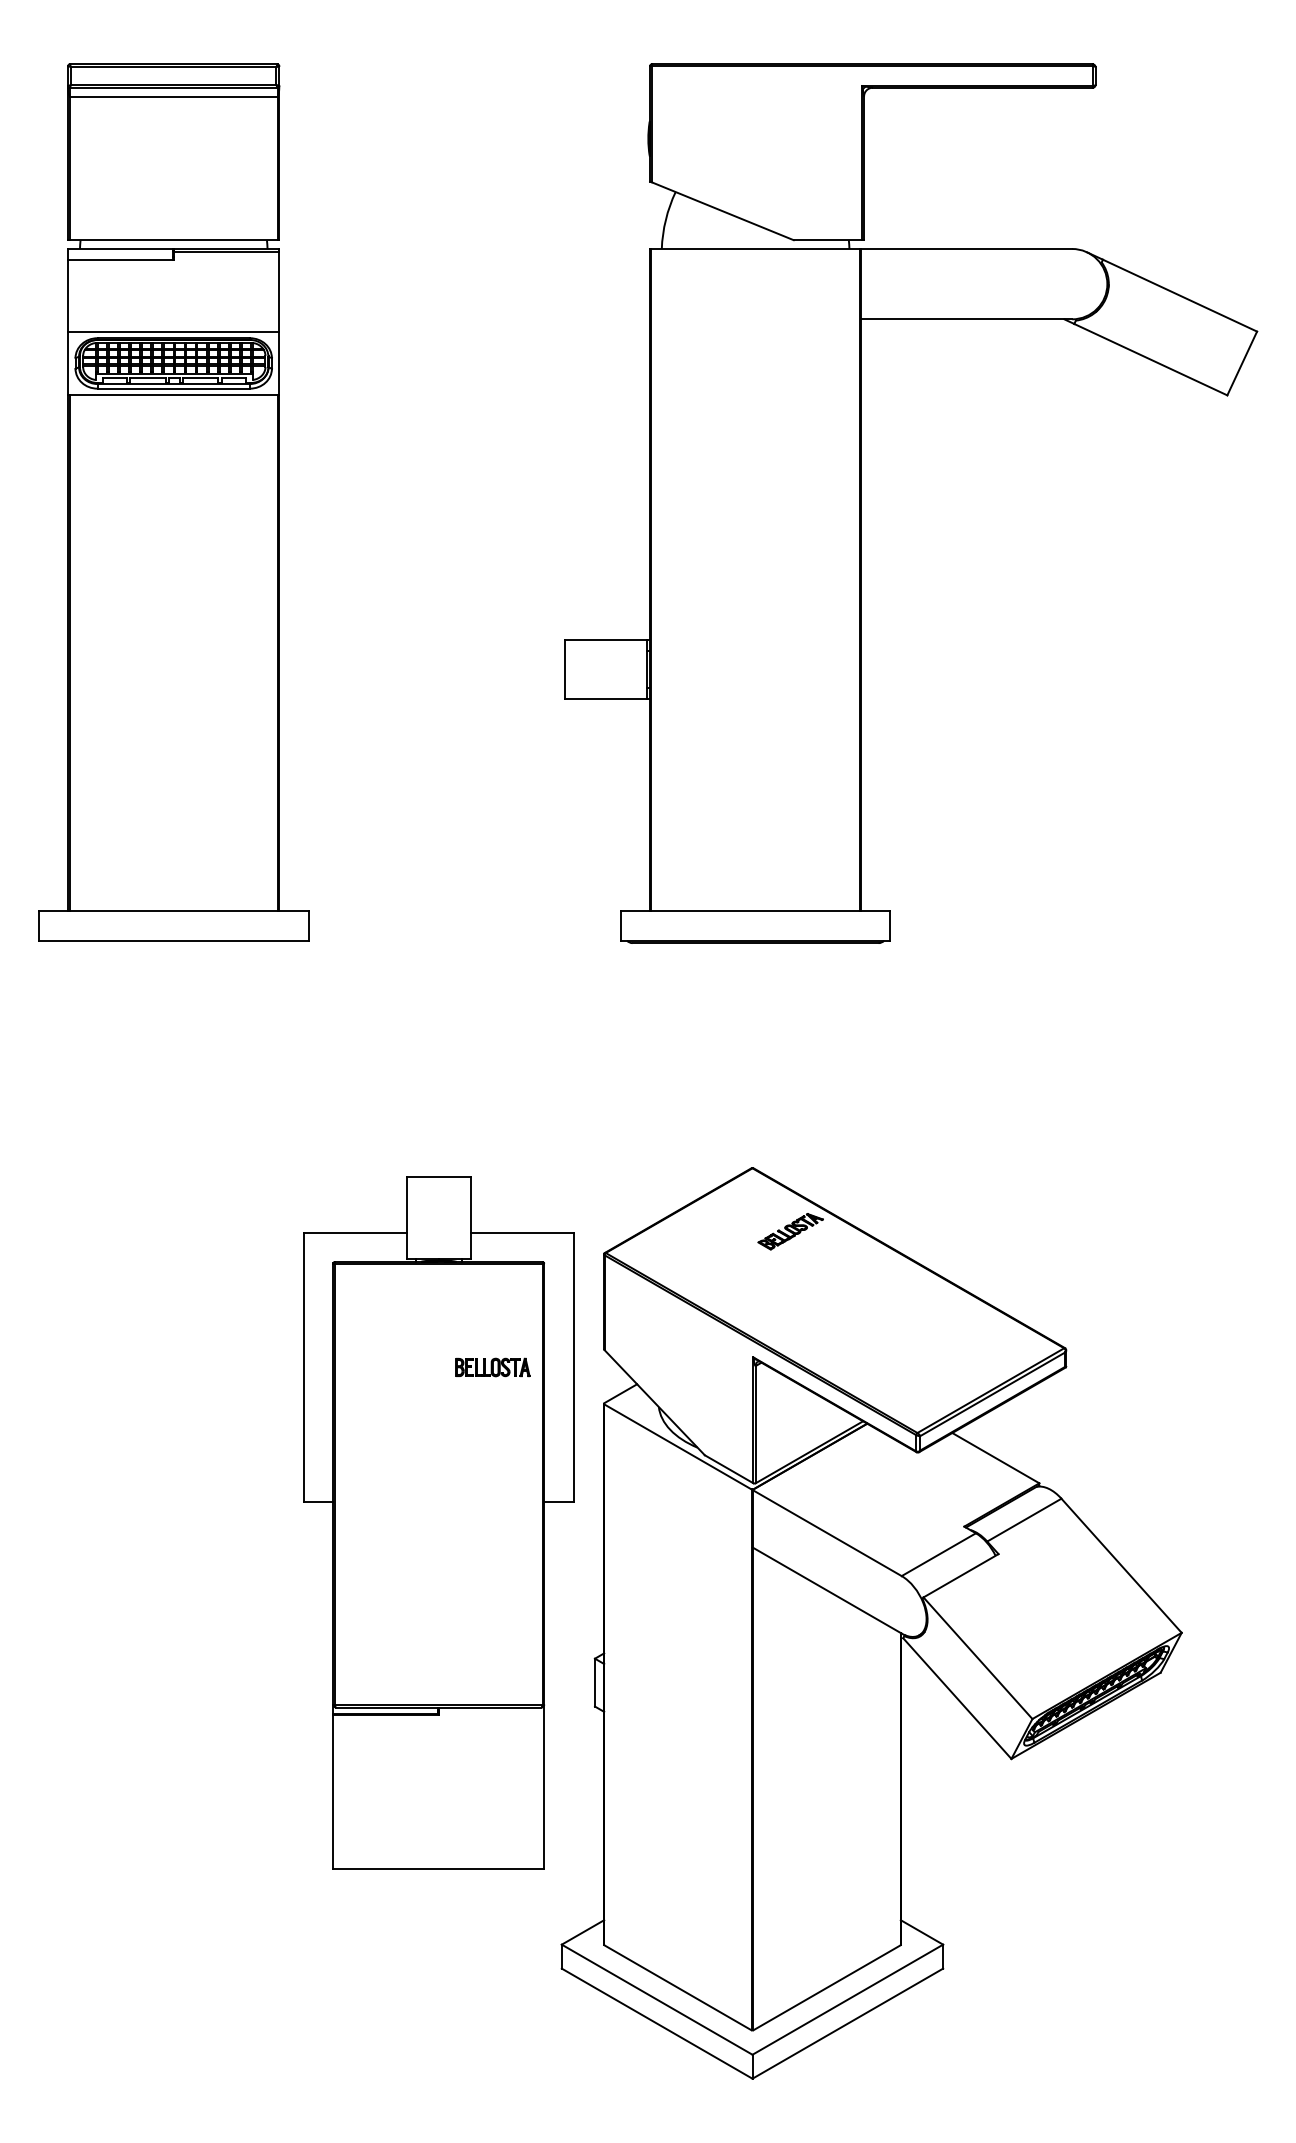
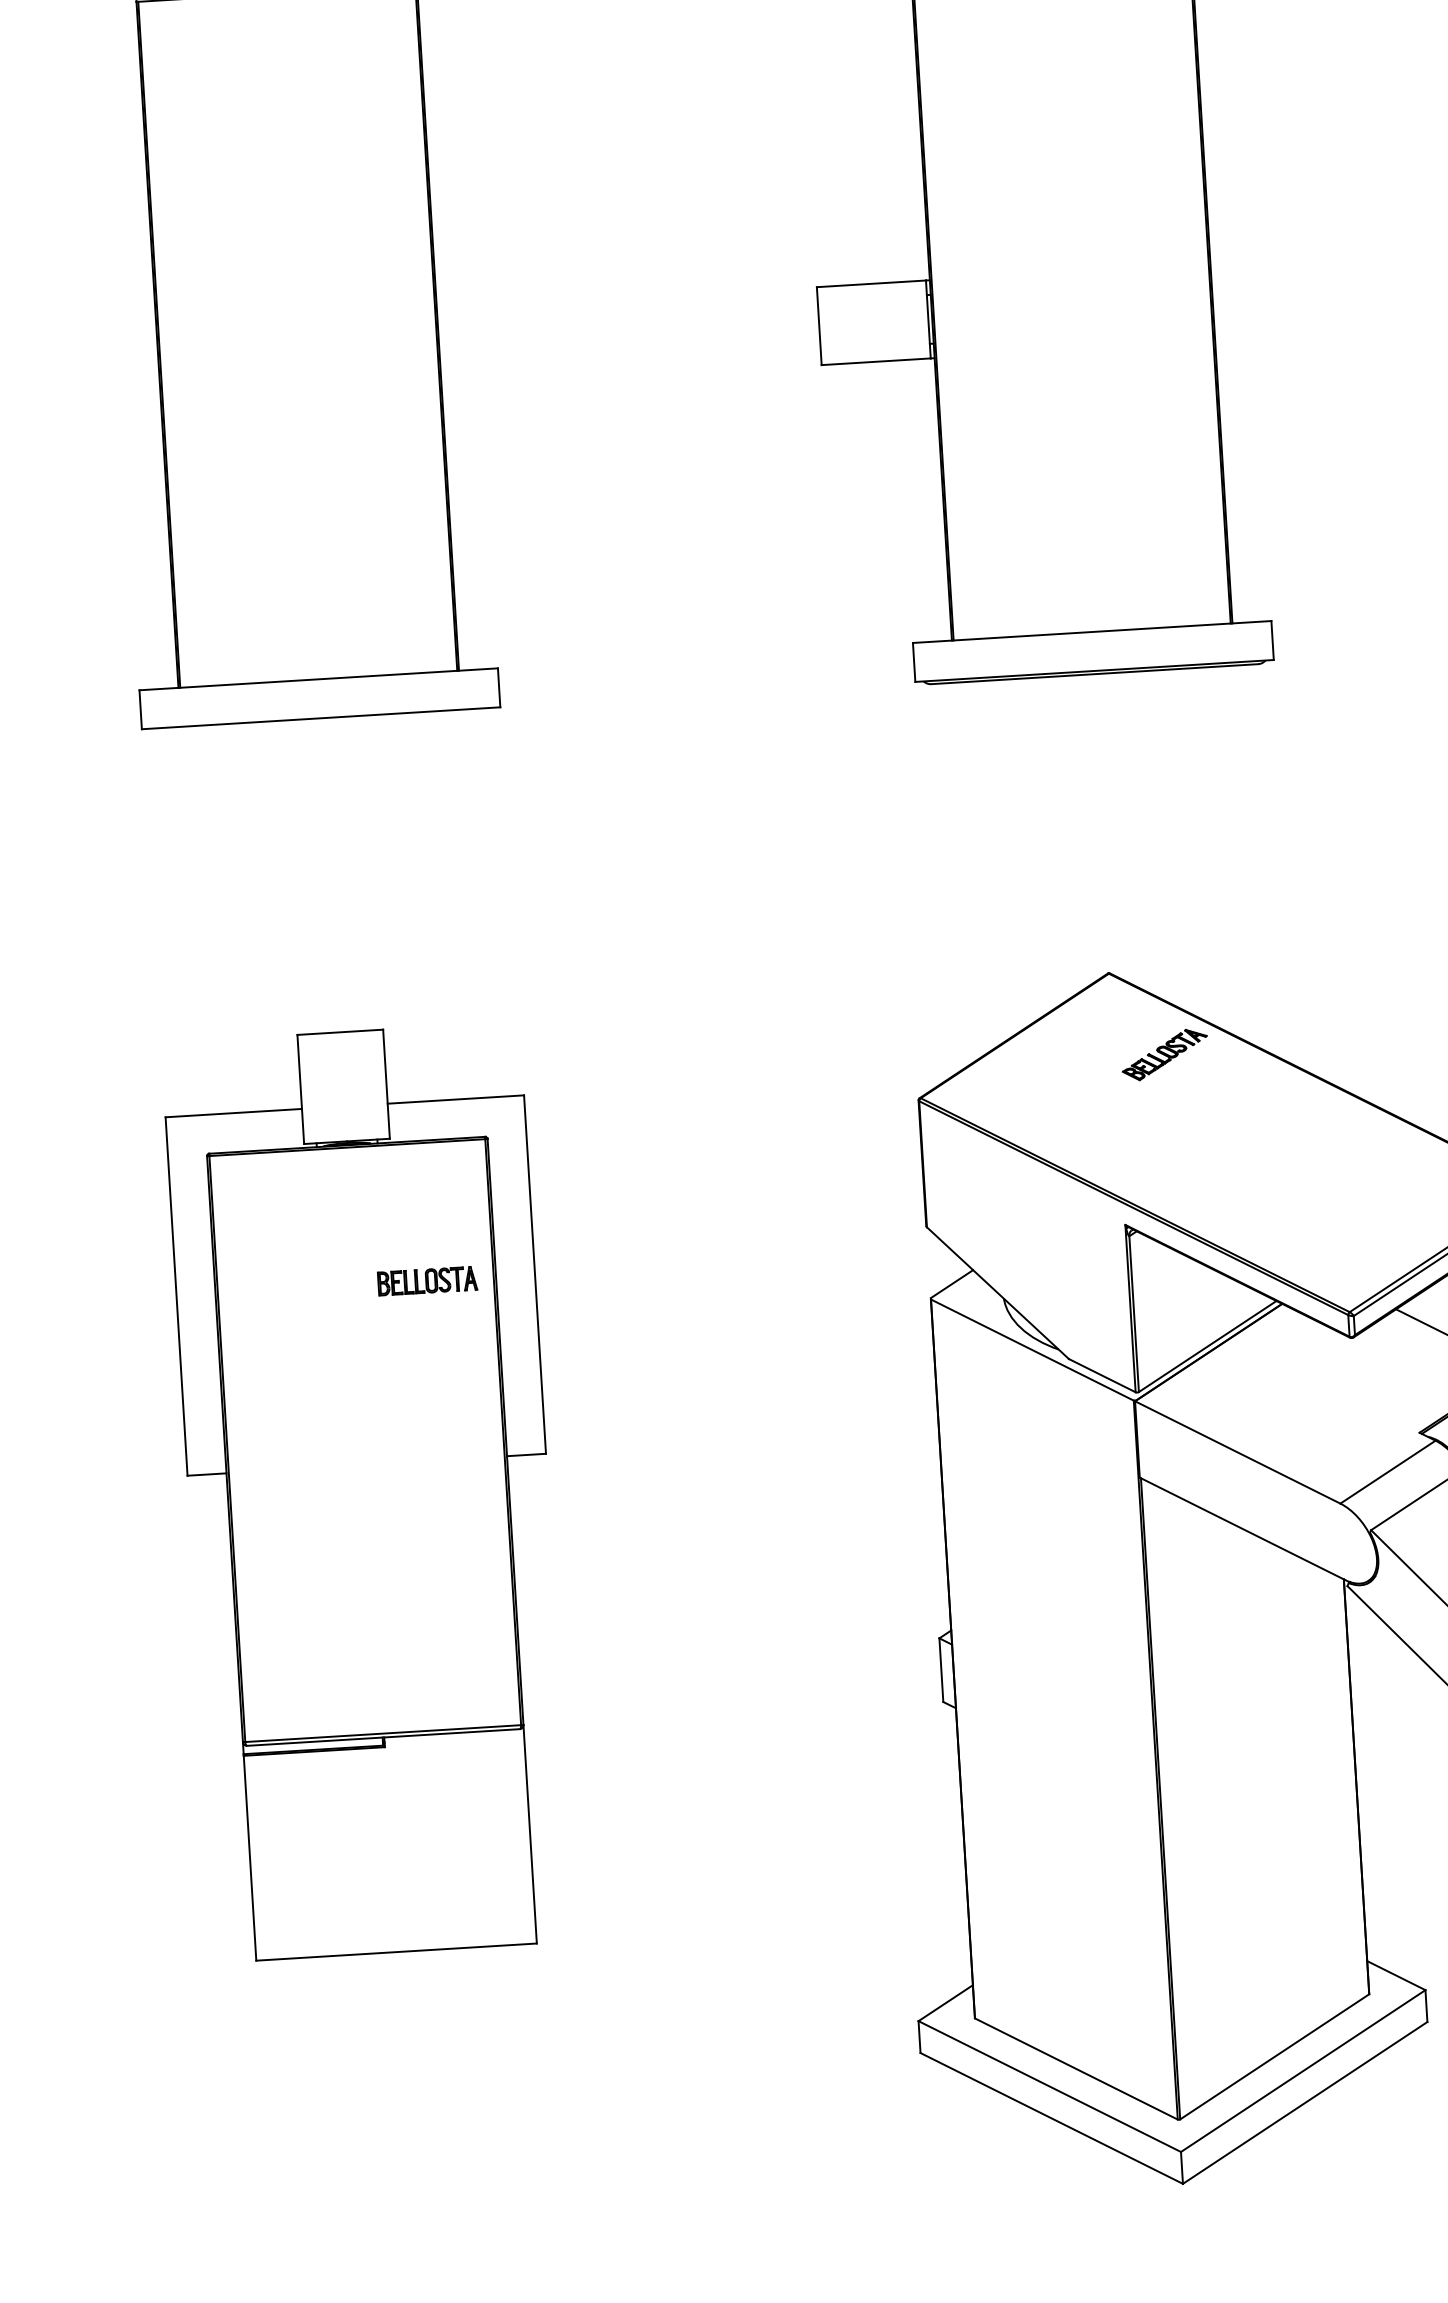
part: (438, 1522) -> (368, 1491), moved

